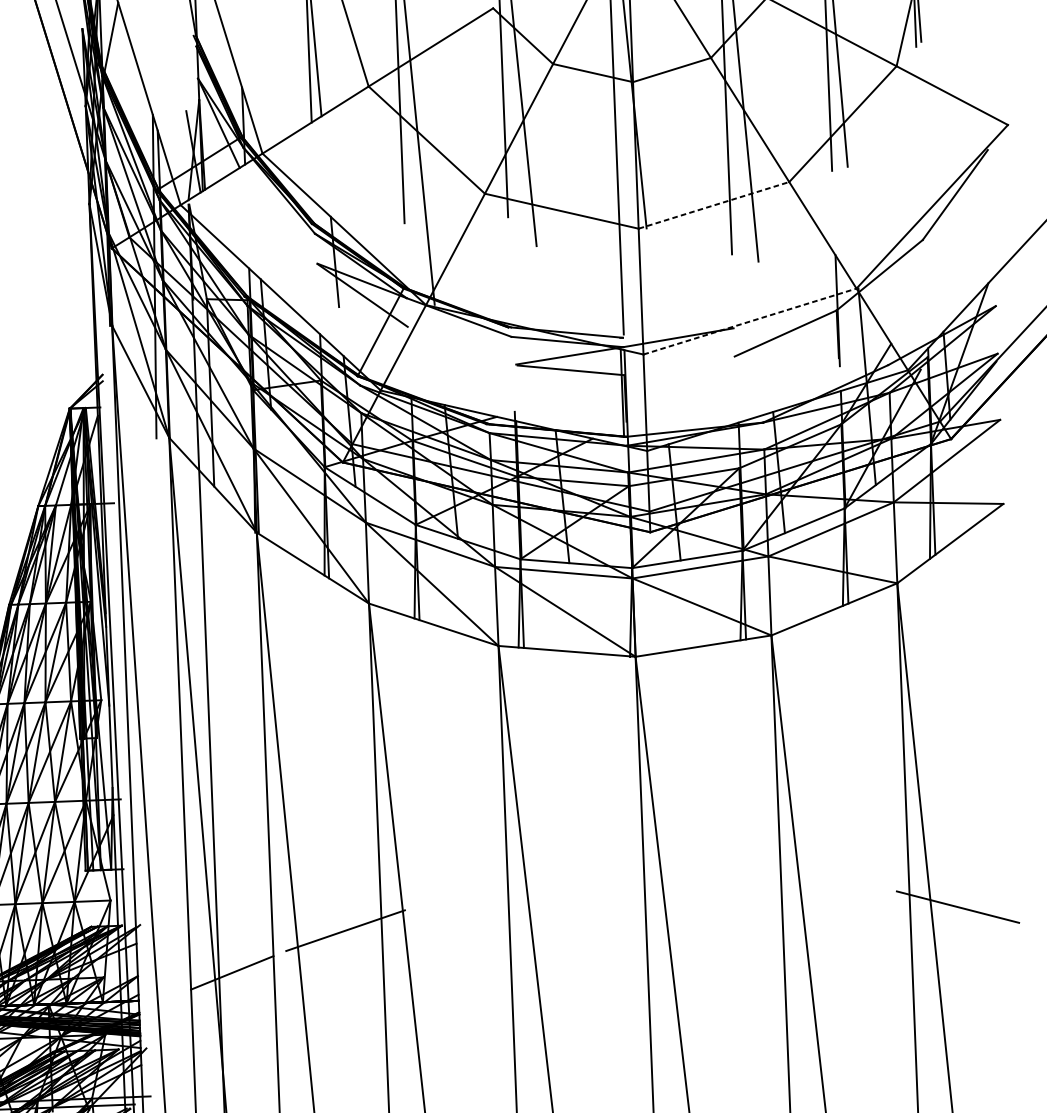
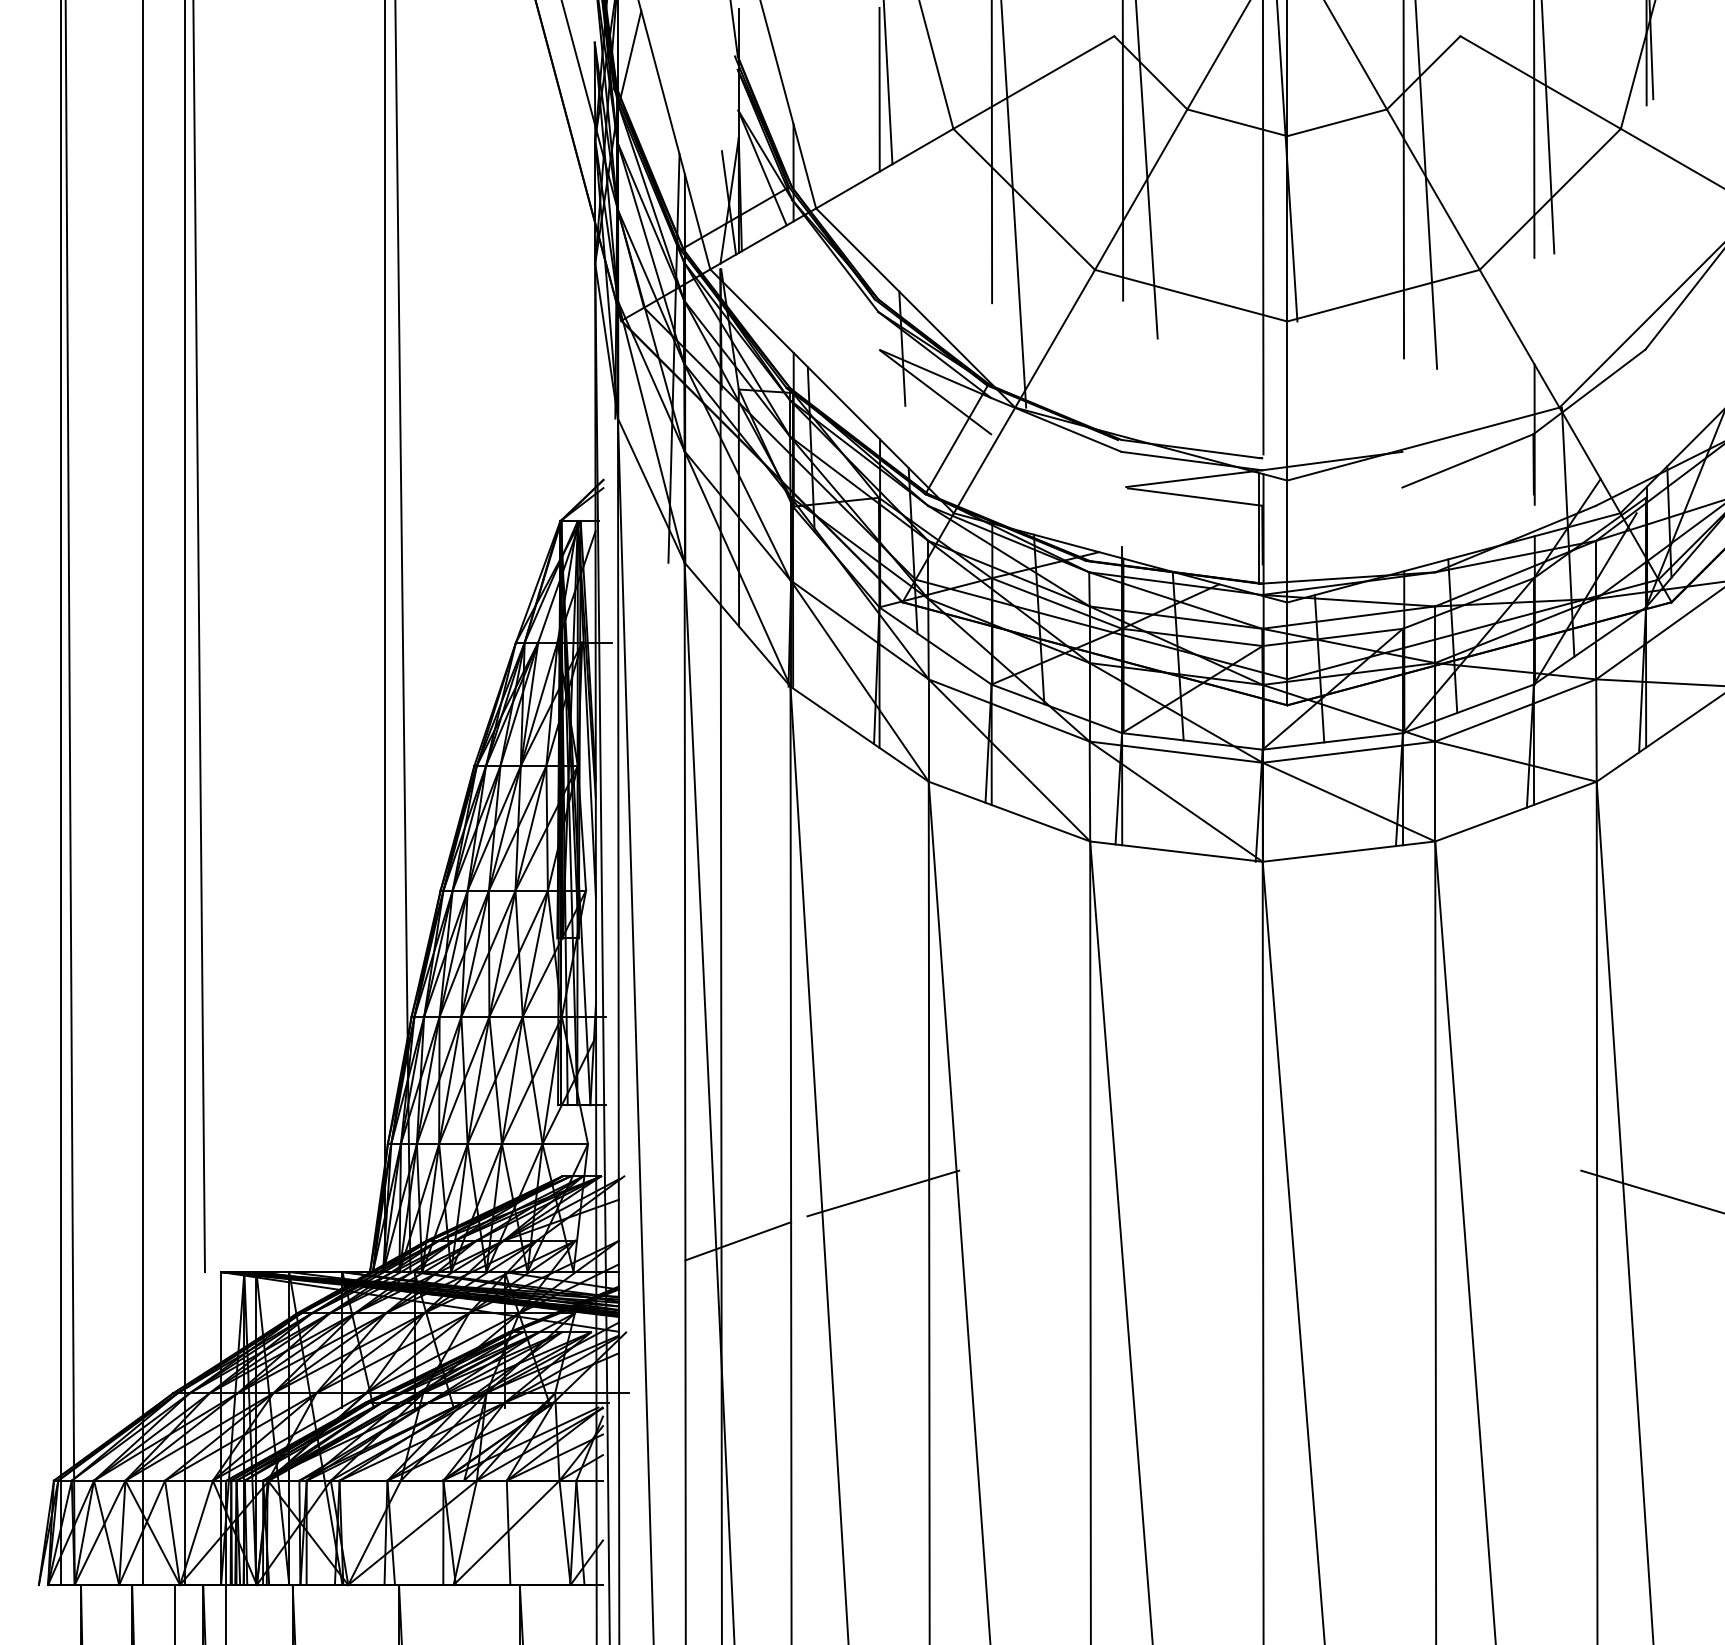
line: (713, 205) -> (1383, 295), dashed -> solid
line: (750, 321) -> (1423, 444), dashed -> solid

